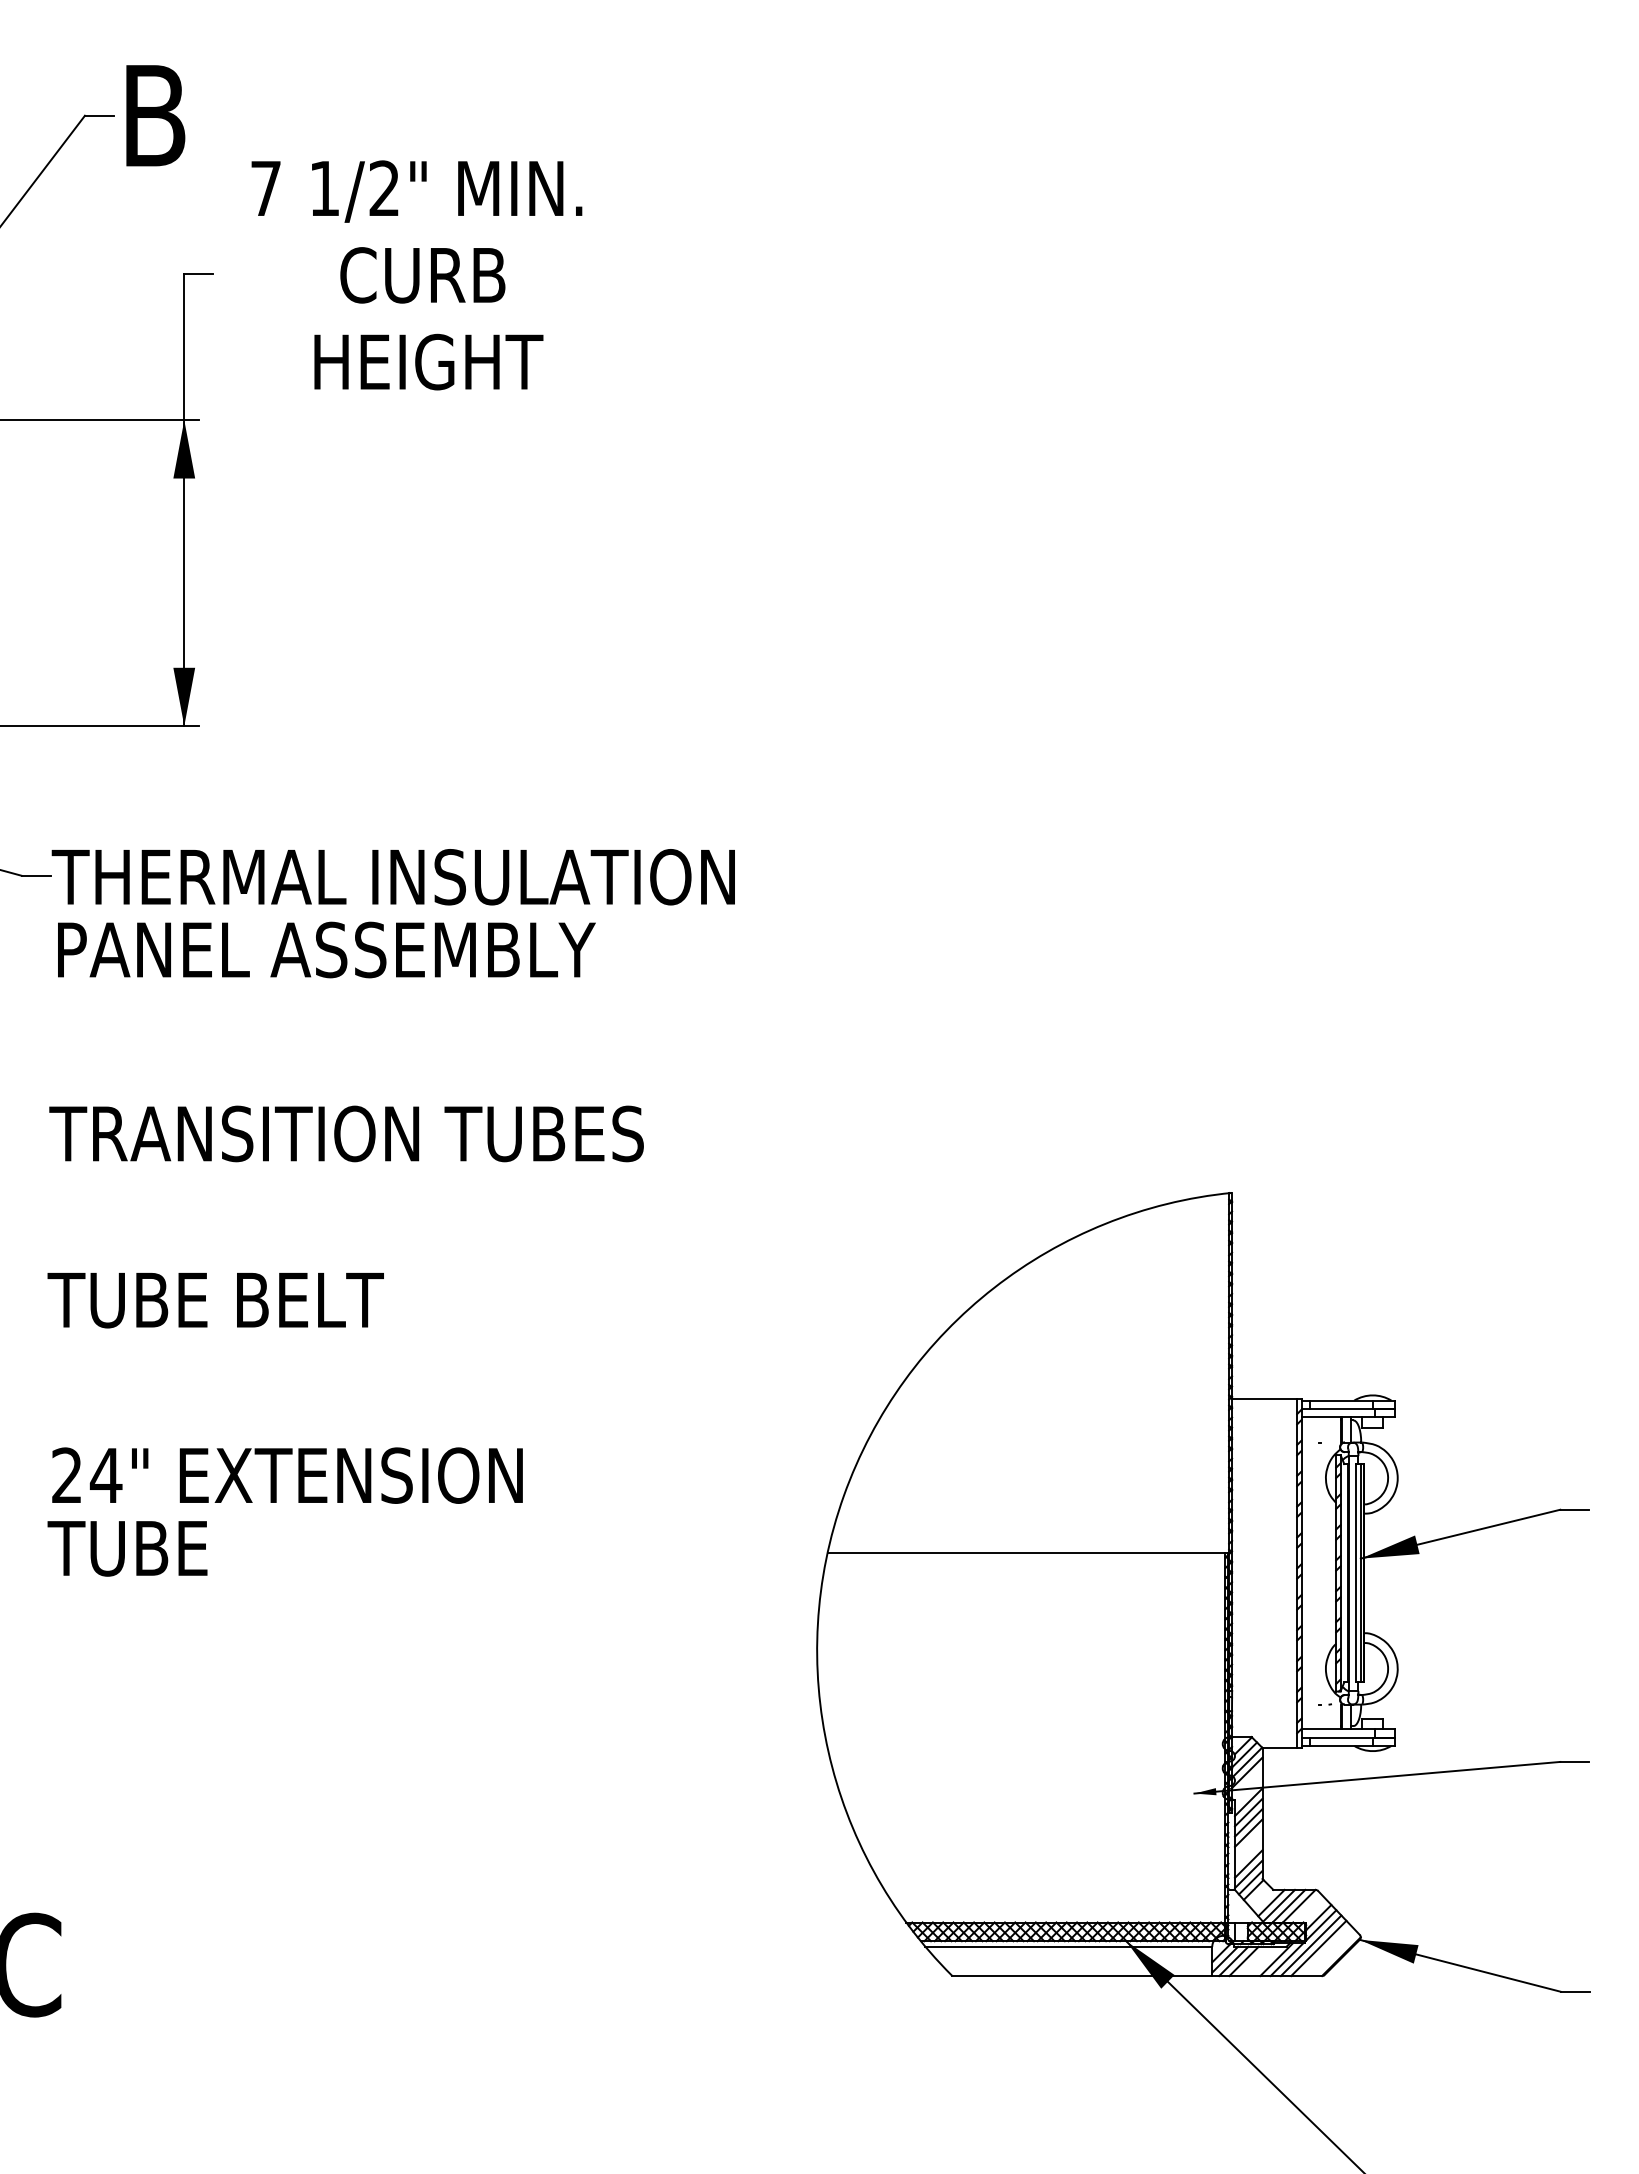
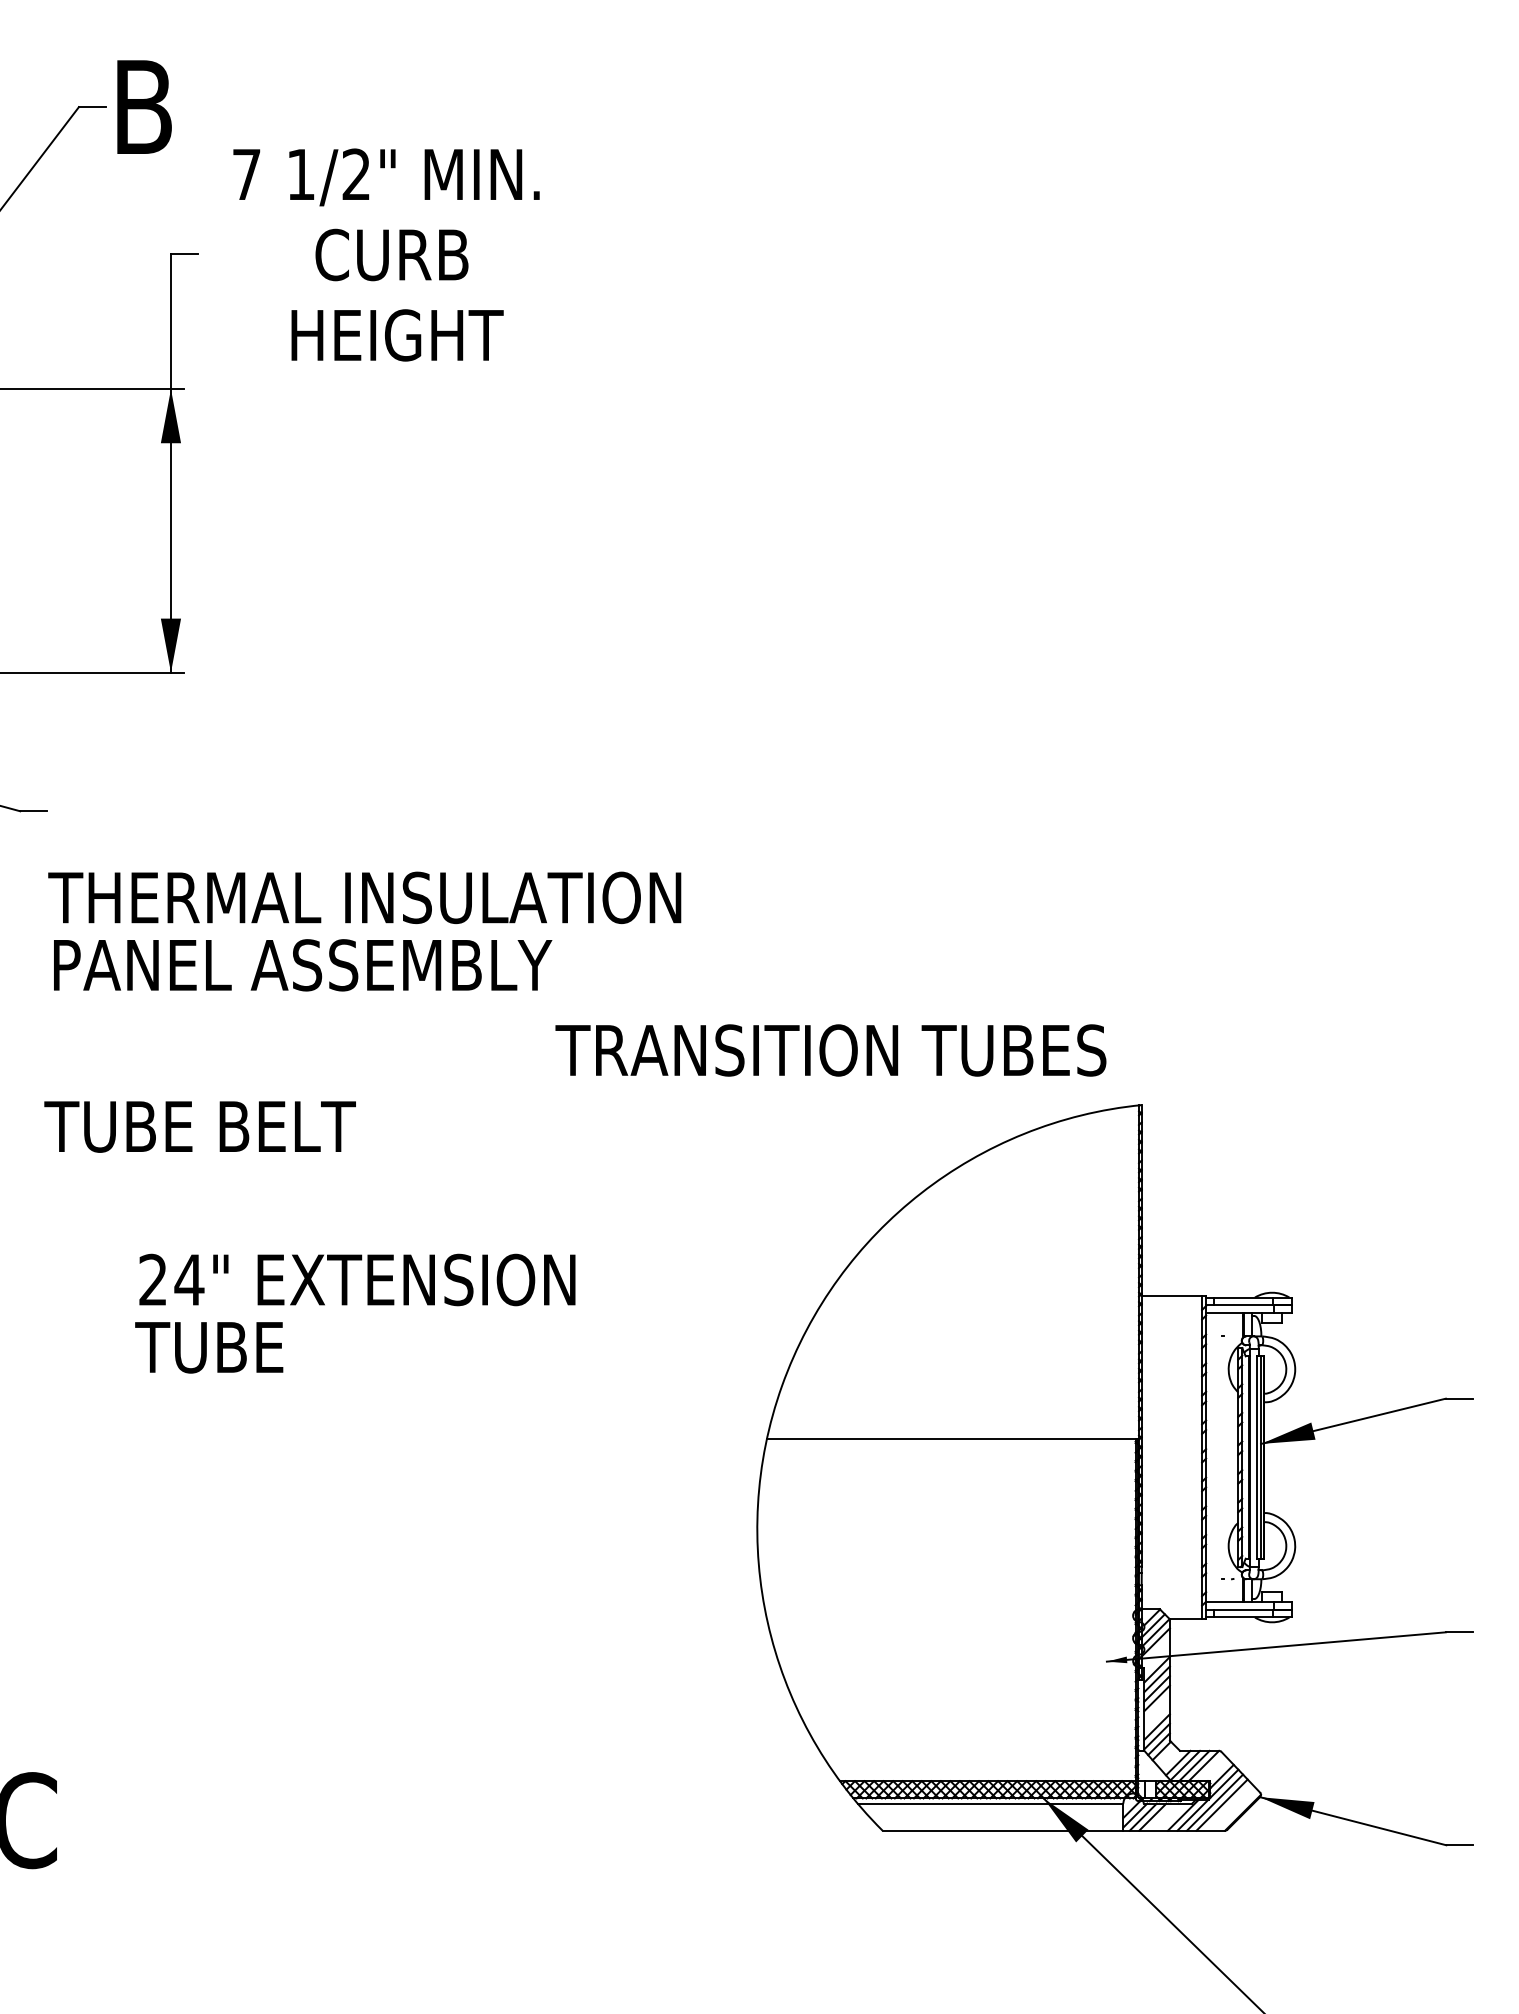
text: (392, 913) -> (363, 931), moved
text: (346, 1133) -> (830, 1050), moved
text: (215, 1300) -> (199, 1126), moved
text: (284, 1511) -> (354, 1313), moved

